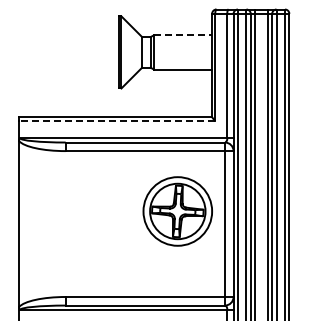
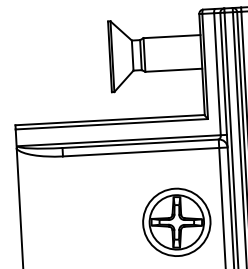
line: (183, 35) -> (172, 36), dashed -> solid
line: (116, 121) -> (111, 124), dashed -> solid
part: (177, 211) -> (176, 222), moved

